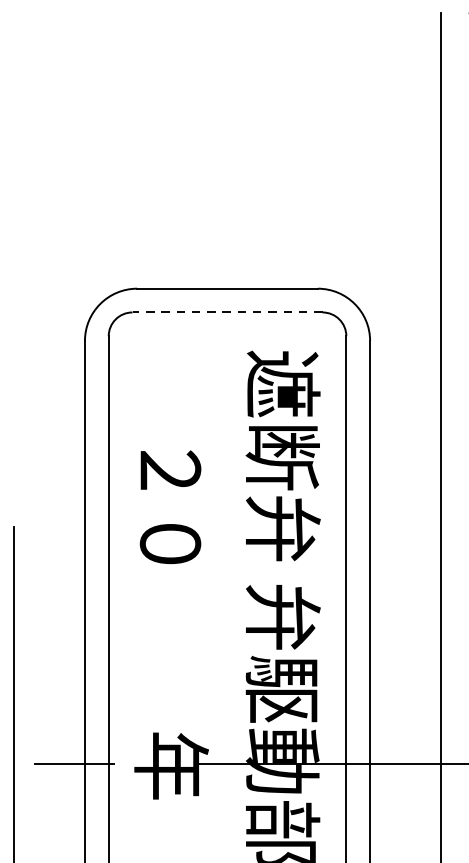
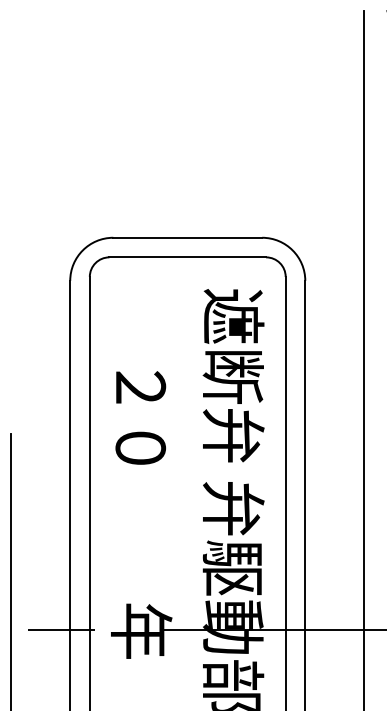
line: (227, 312) -> (187, 257), dashed -> solid

